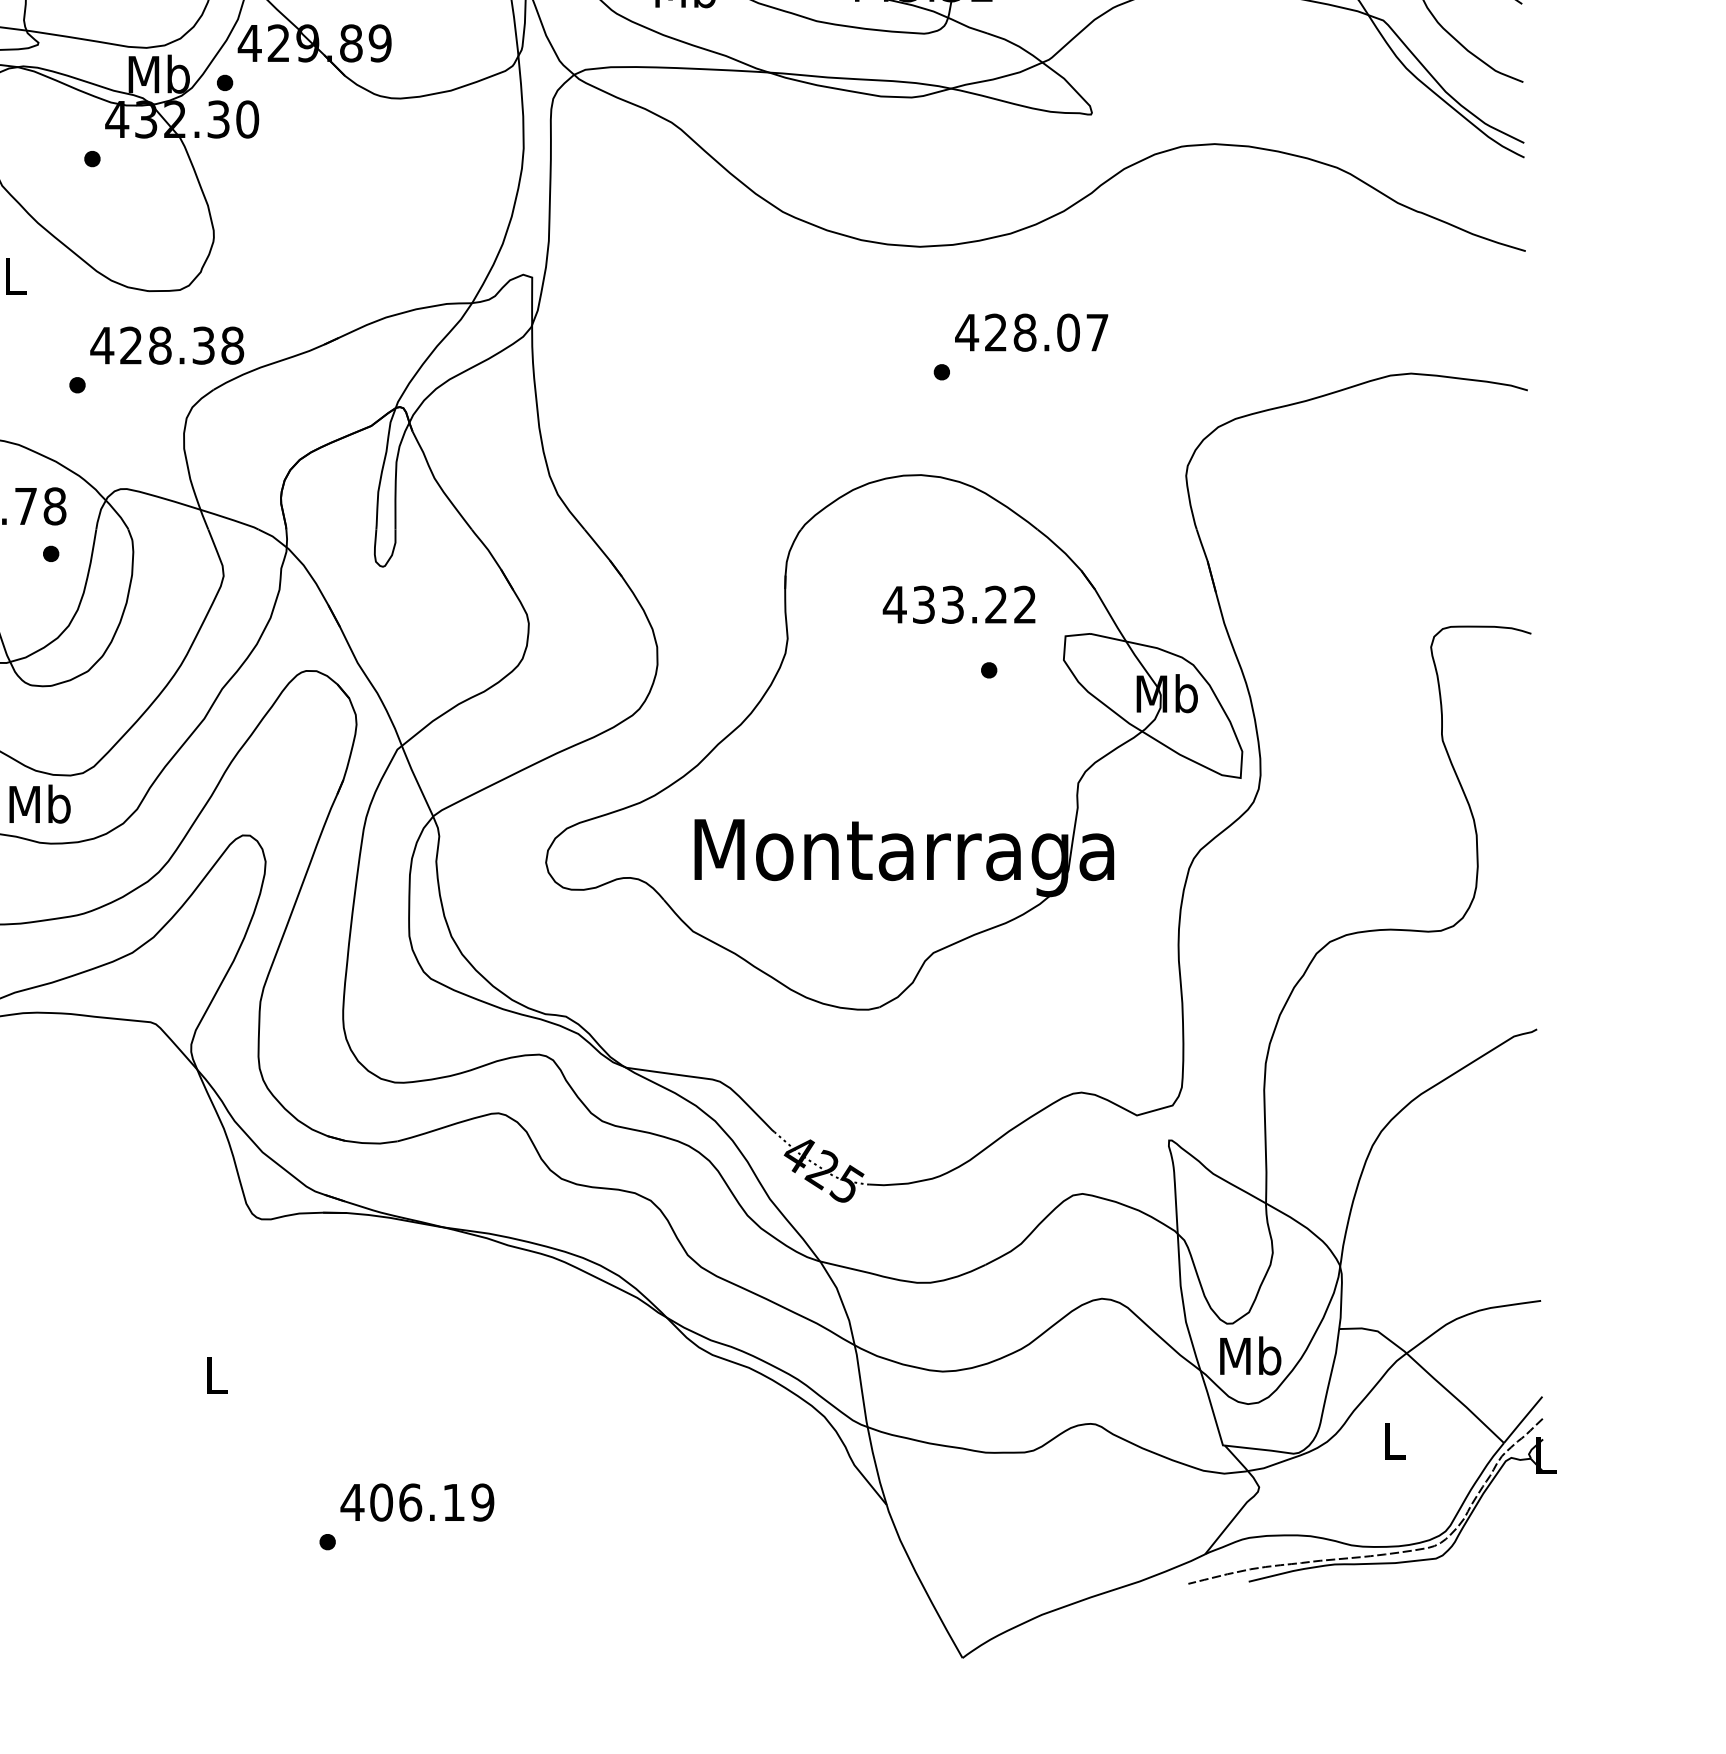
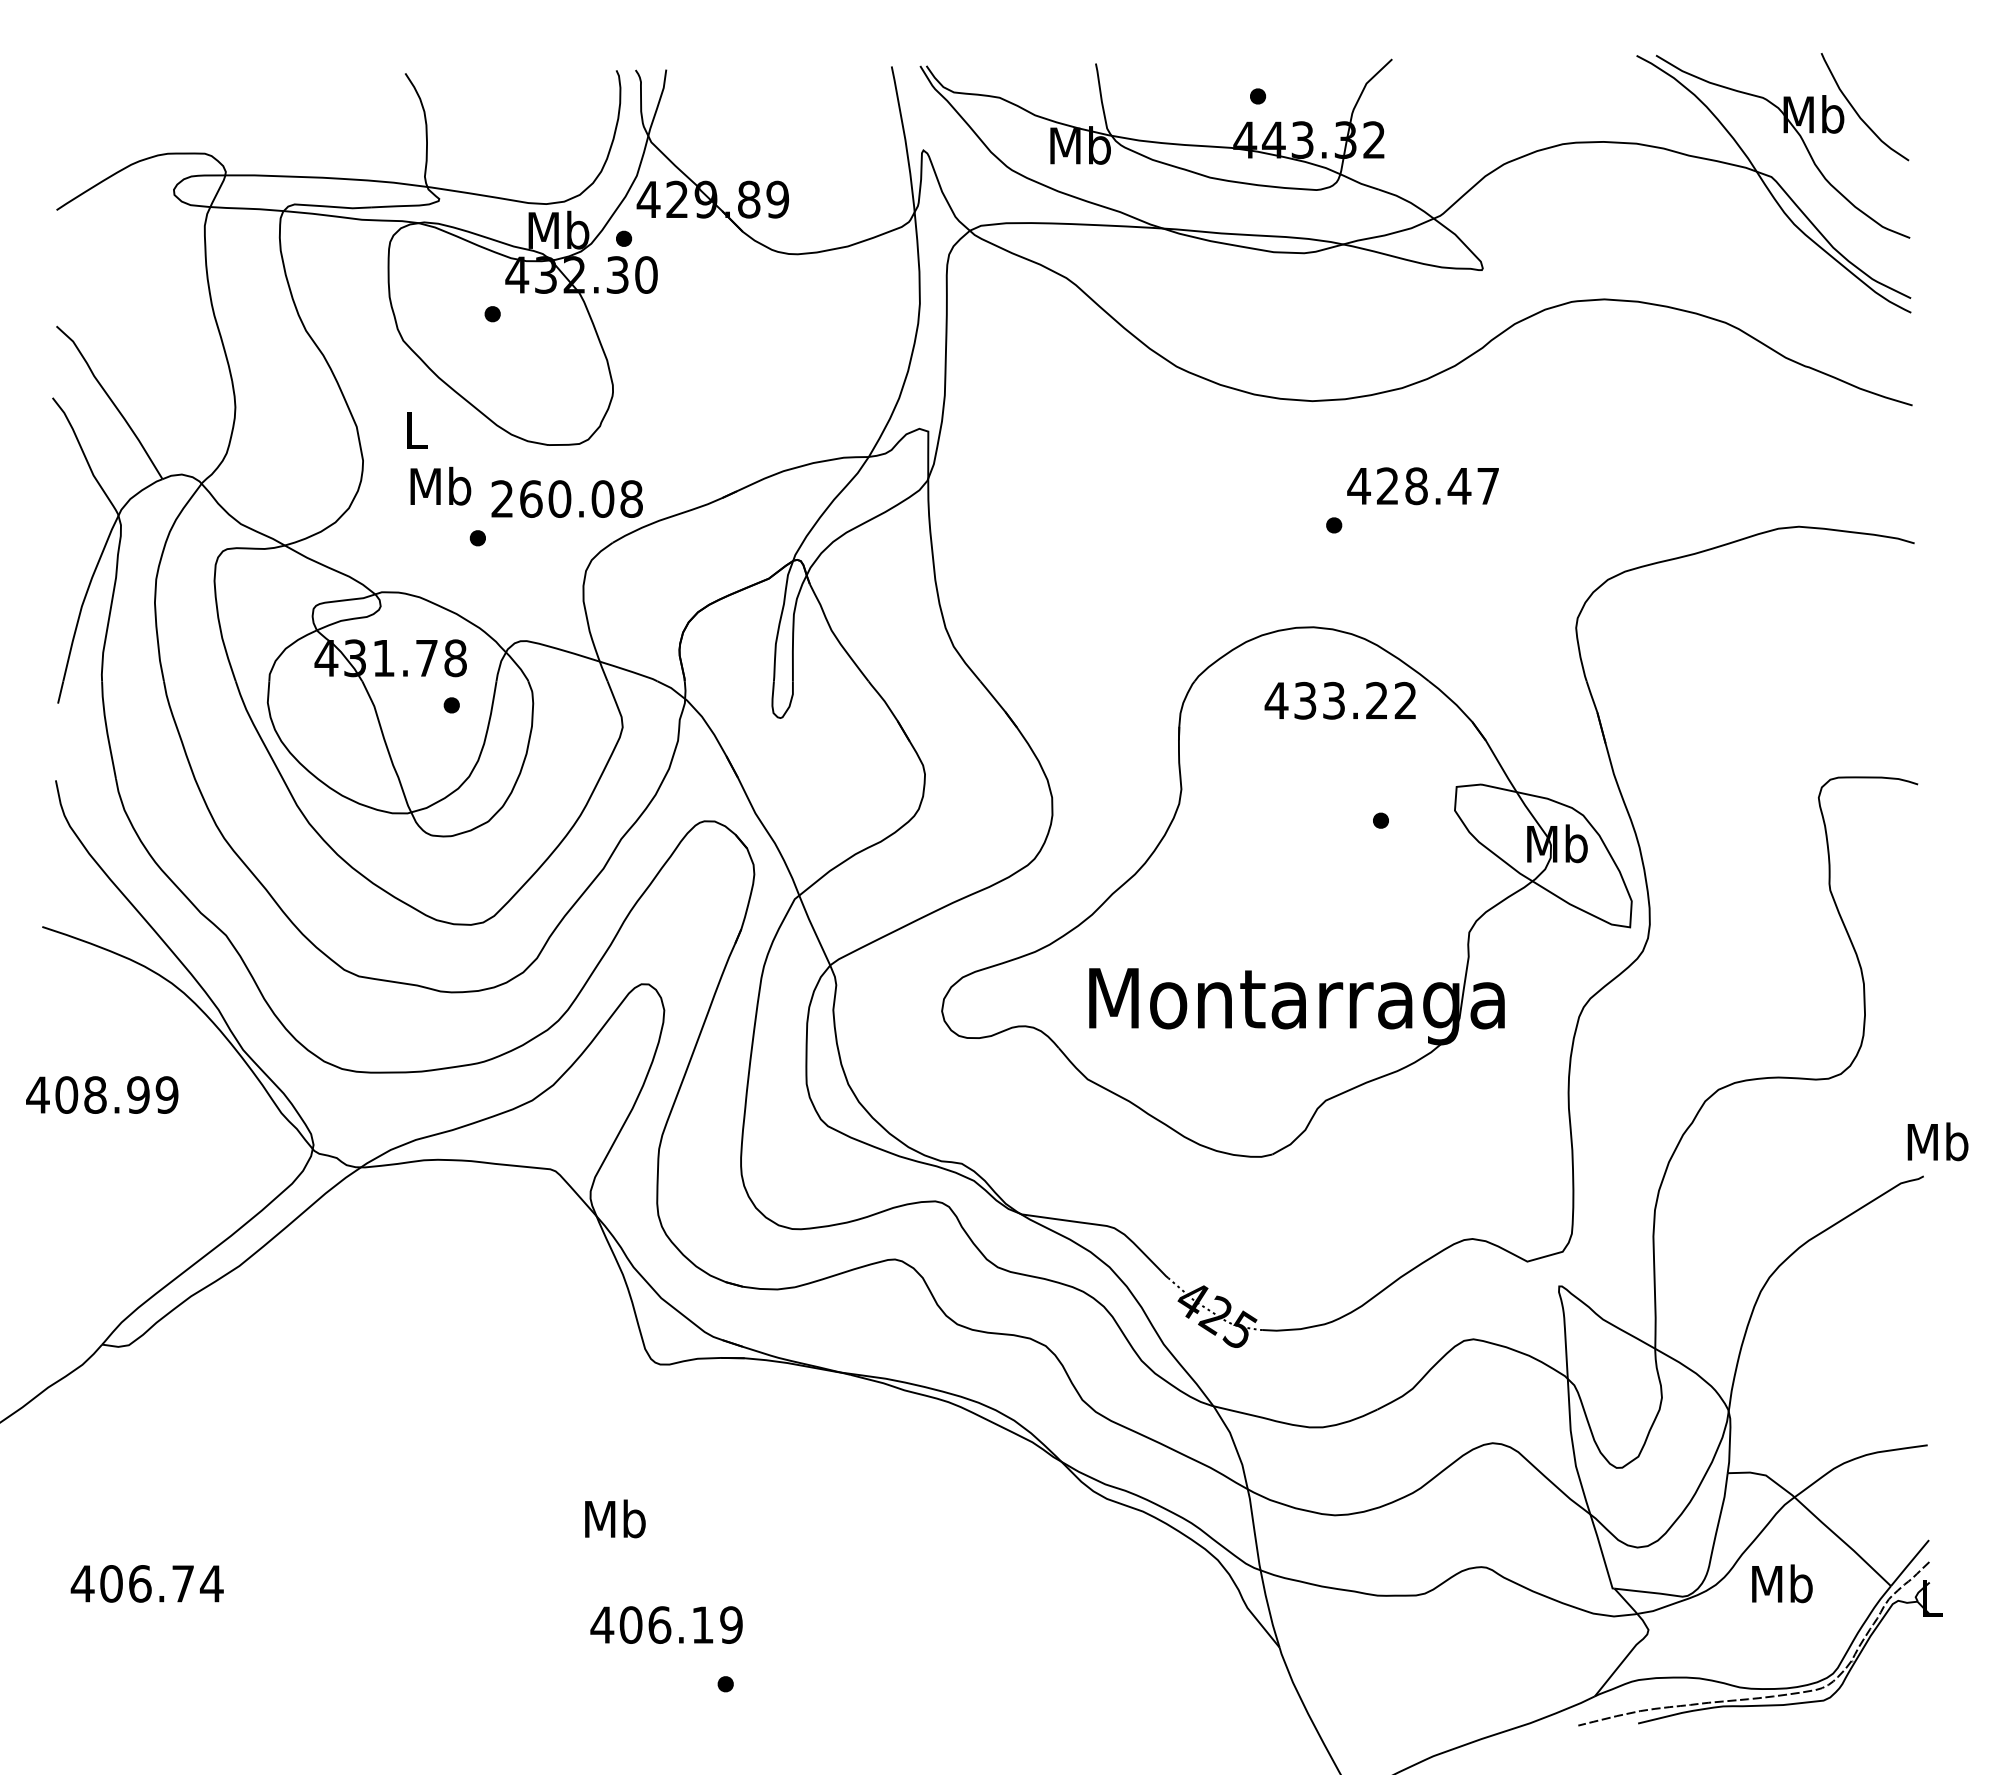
text: (1068, 332) -> (1459, 486), 428.07 -> 428.47
text: (152, 345) -> (552, 498), 428.38 -> 260.08
text: (958, 604) -> (1339, 700), moved
text: (39, 803) -> (440, 485), moved
text: (1250, 1355) -> (1937, 1141), moved
text: (216, 1374) -> (615, 1518), L -> Mb
text: (1394, 1440) -> (1782, 1583), L -> Mb
text: (417, 1501) -> (666, 1624), moved

